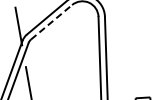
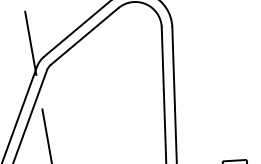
line: (51, 22) -> (84, 36), dashed -> solid

